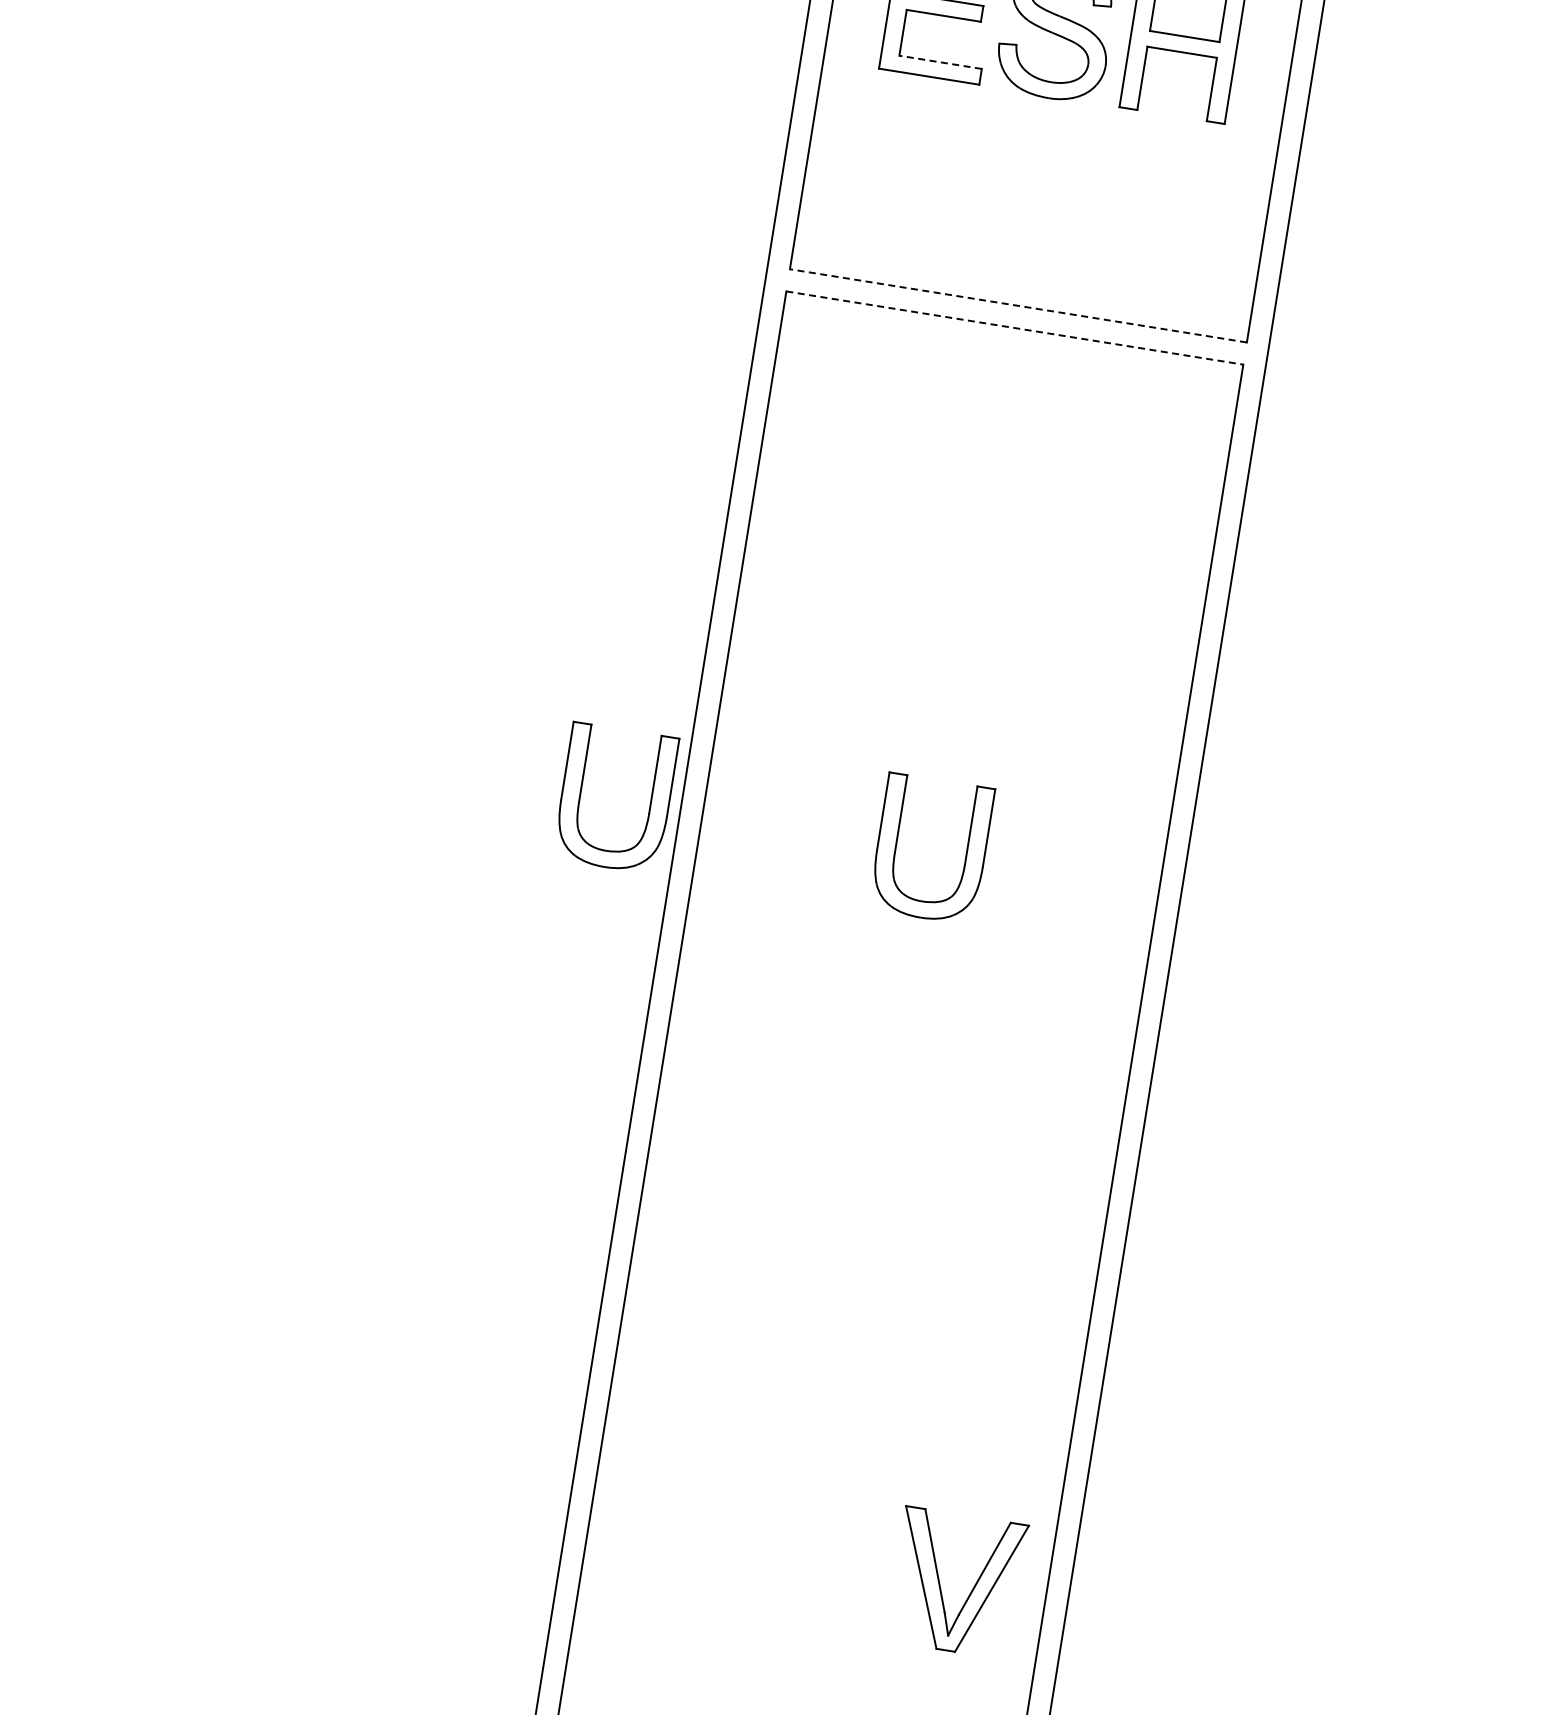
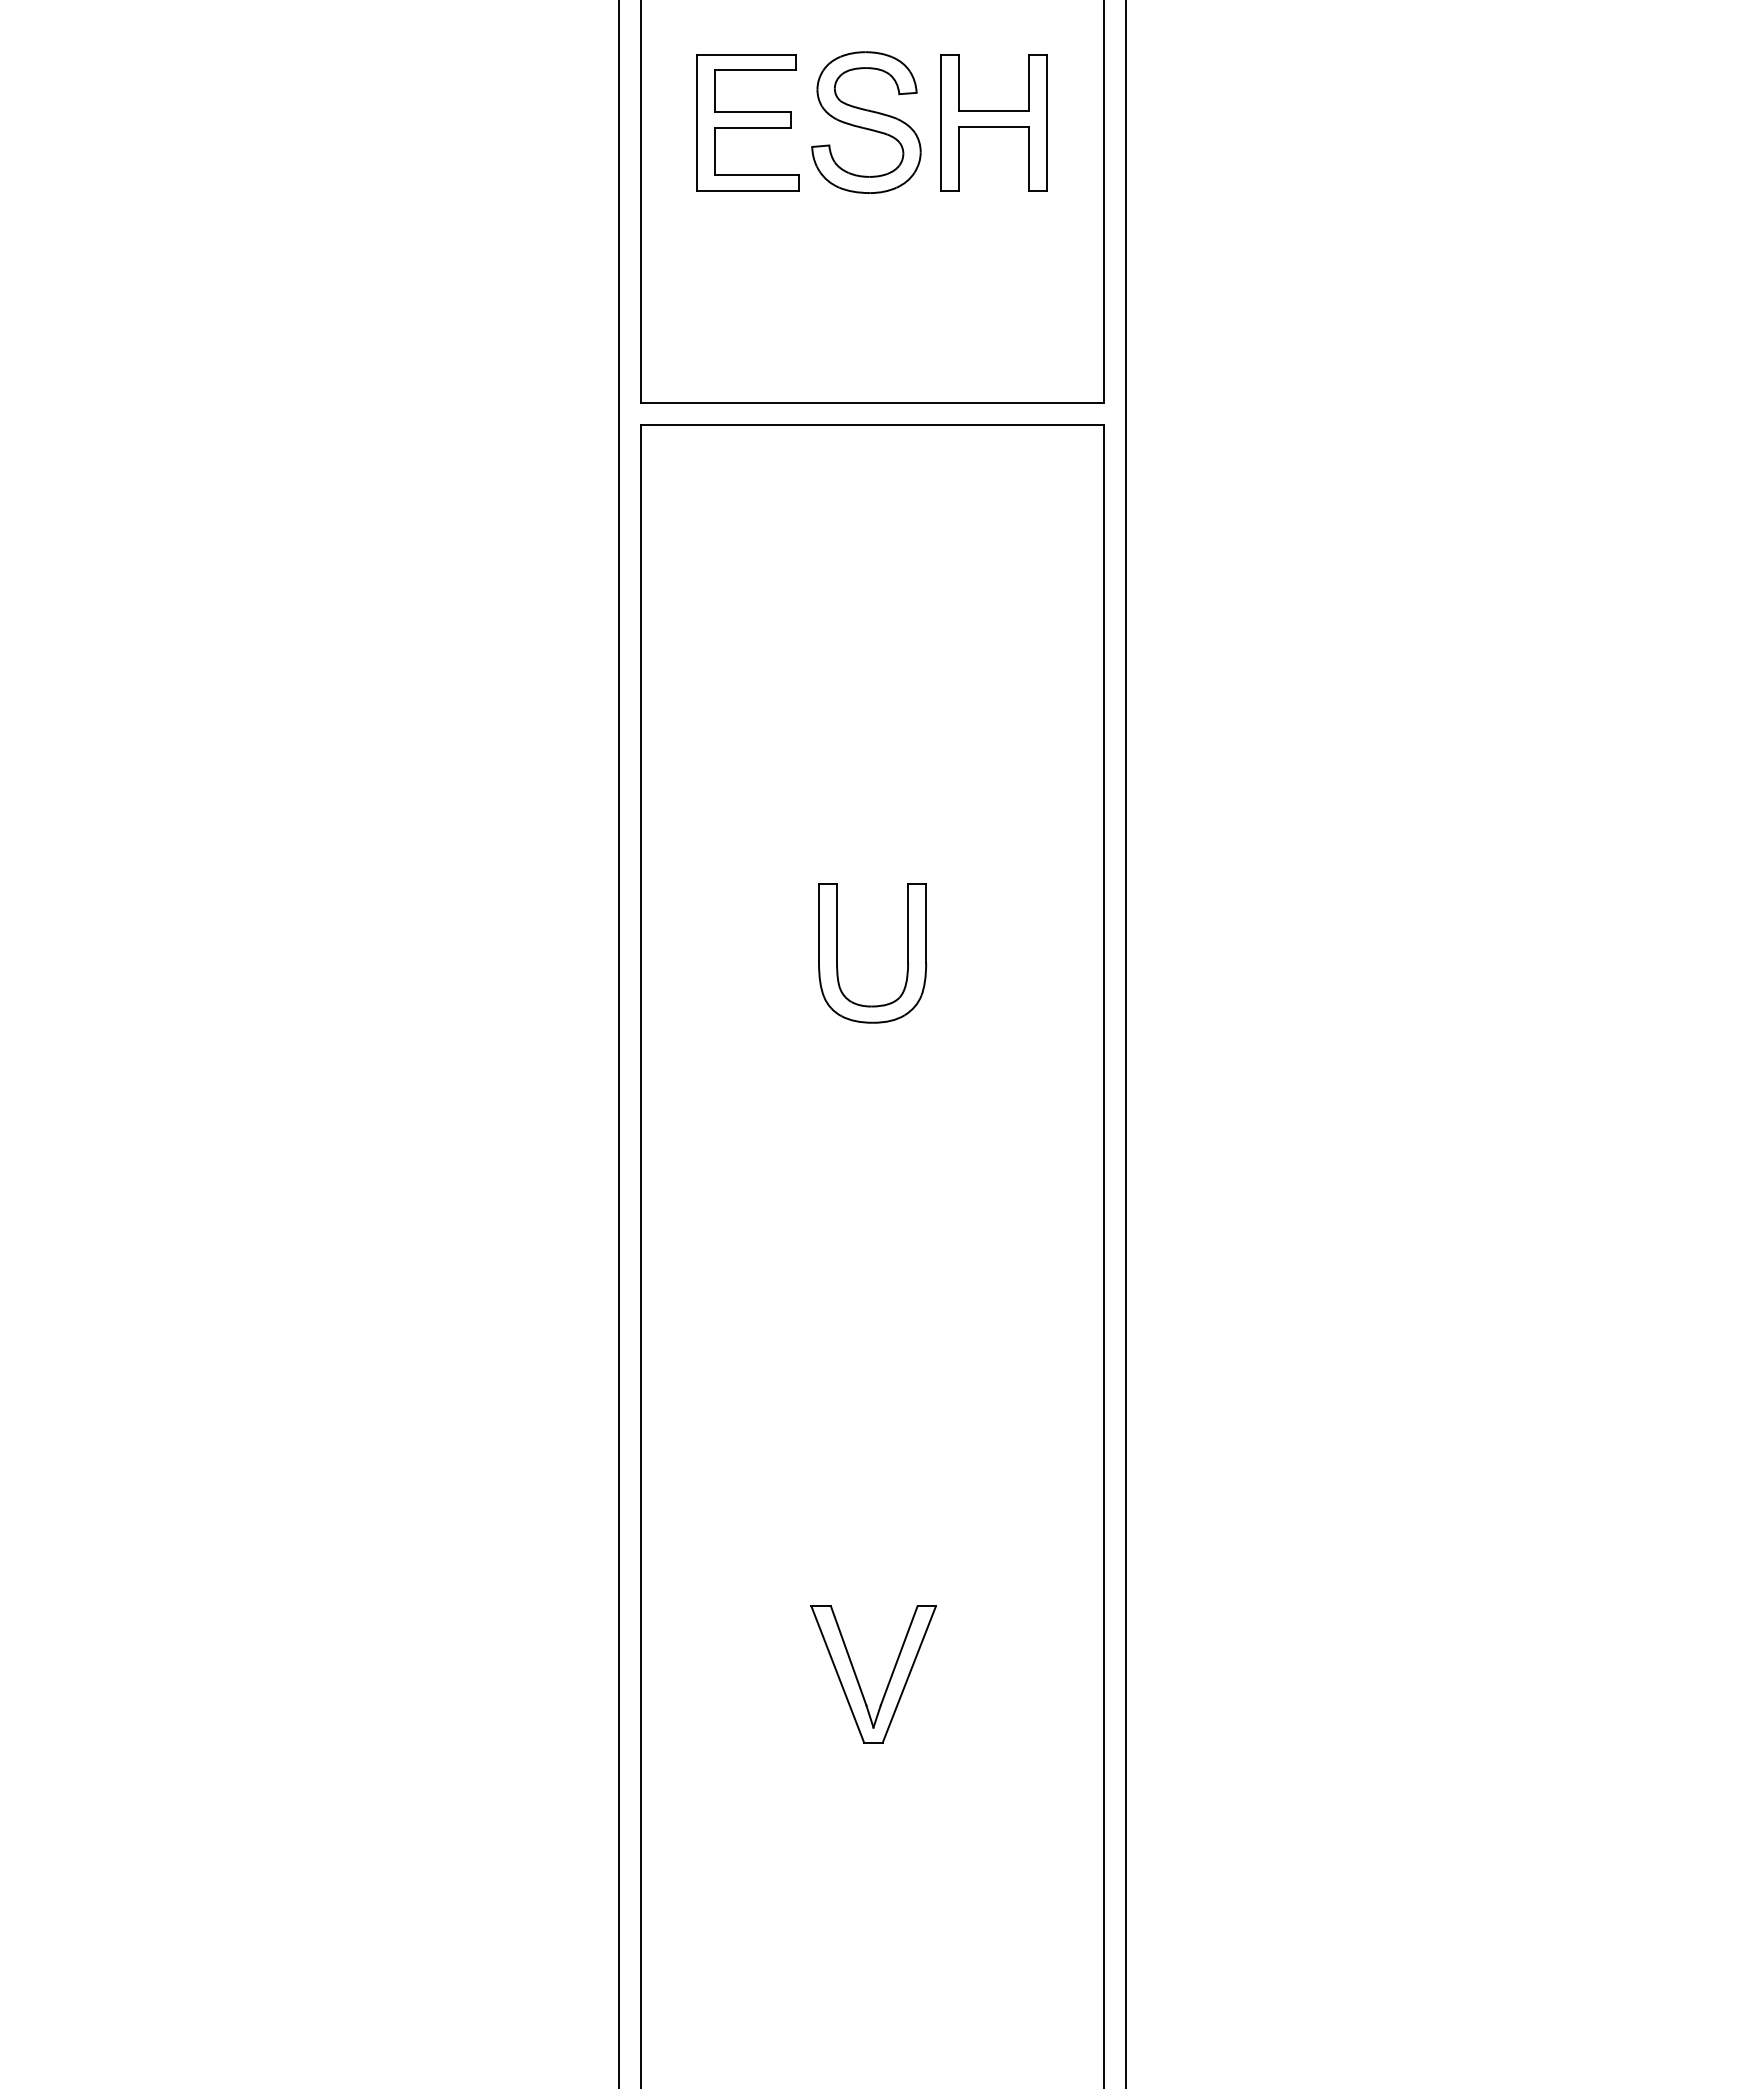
line: (941, 62) -> (757, 174), dashed -> solid
line: (1018, 306) -> (872, 403), dashed -> solid
line: (1015, 328) -> (873, 425), dashed -> solid
part: (580, 793) -> (517, 953), removed
part: (940, 1585) -> (858, 1679), moved

